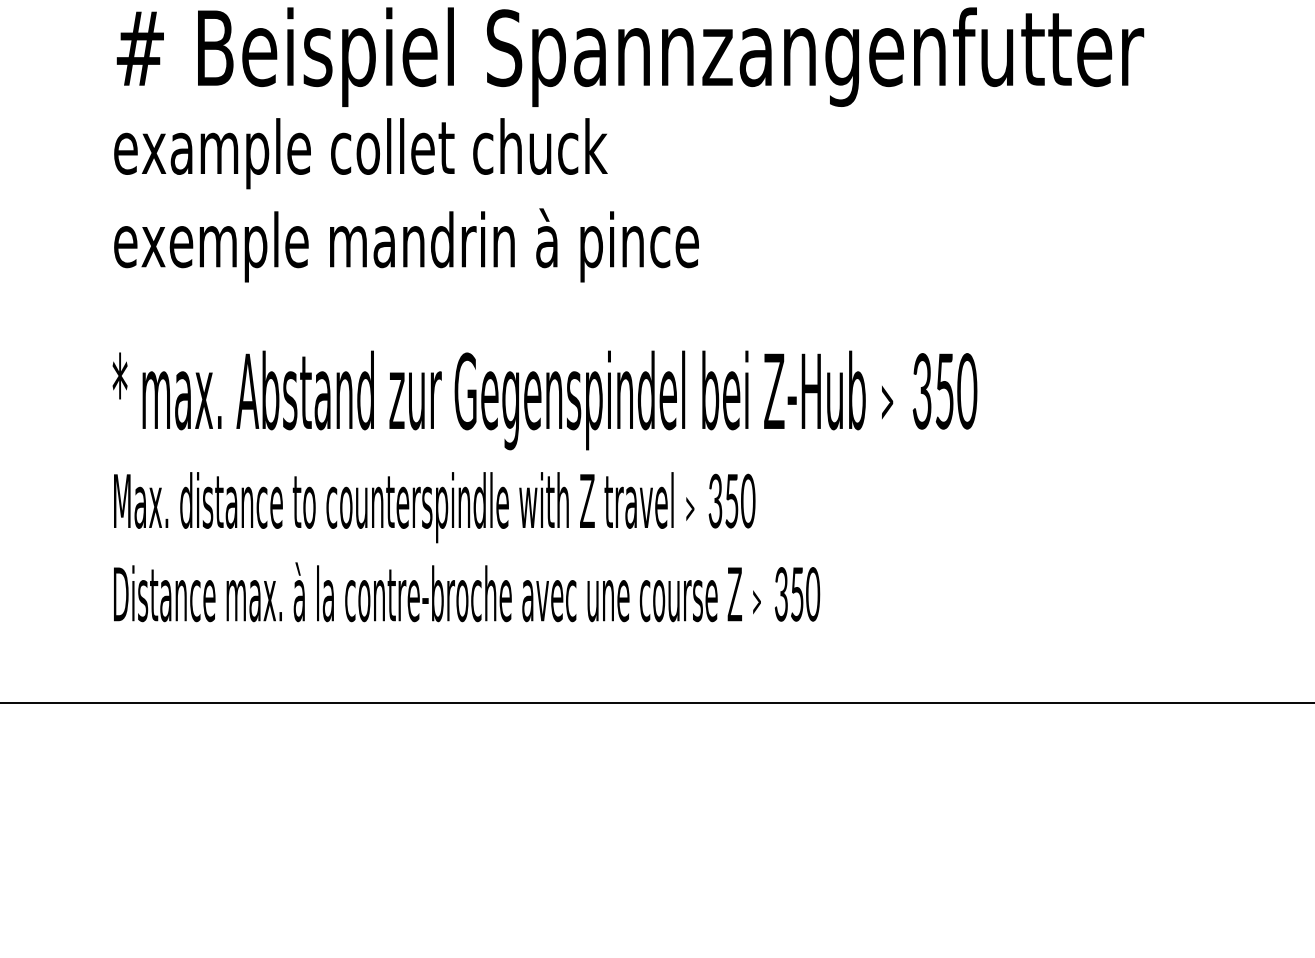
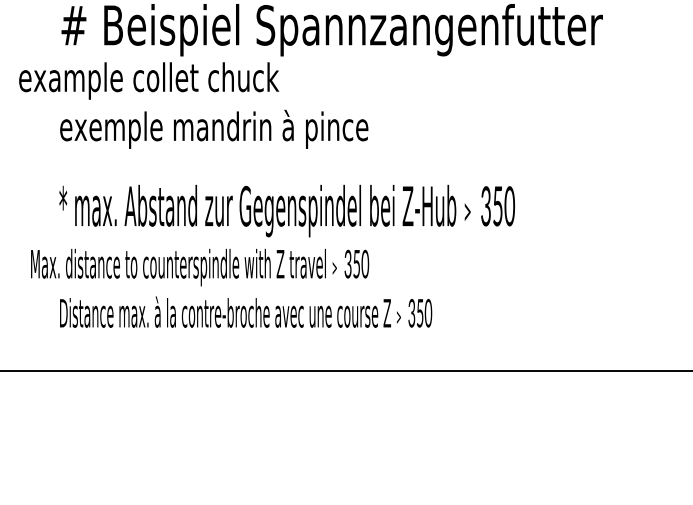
text: (361, 152) -> (149, 80), moved
text: (435, 507) -> (200, 267), moved

